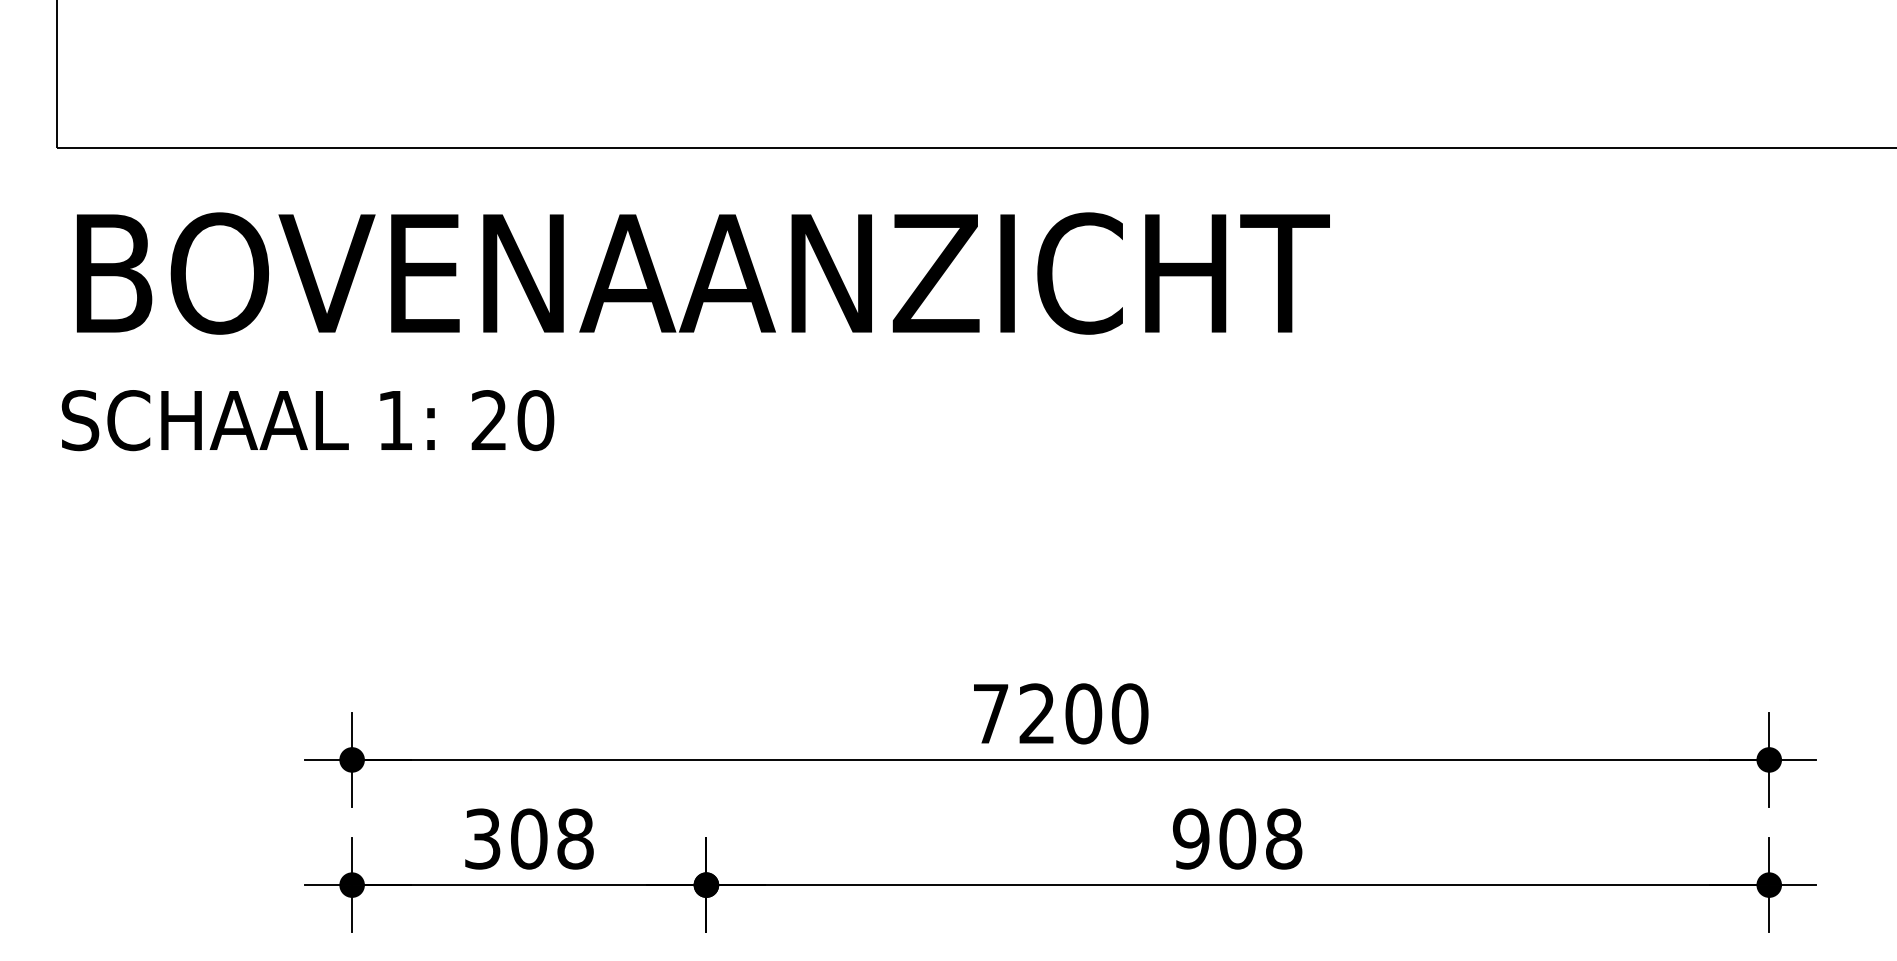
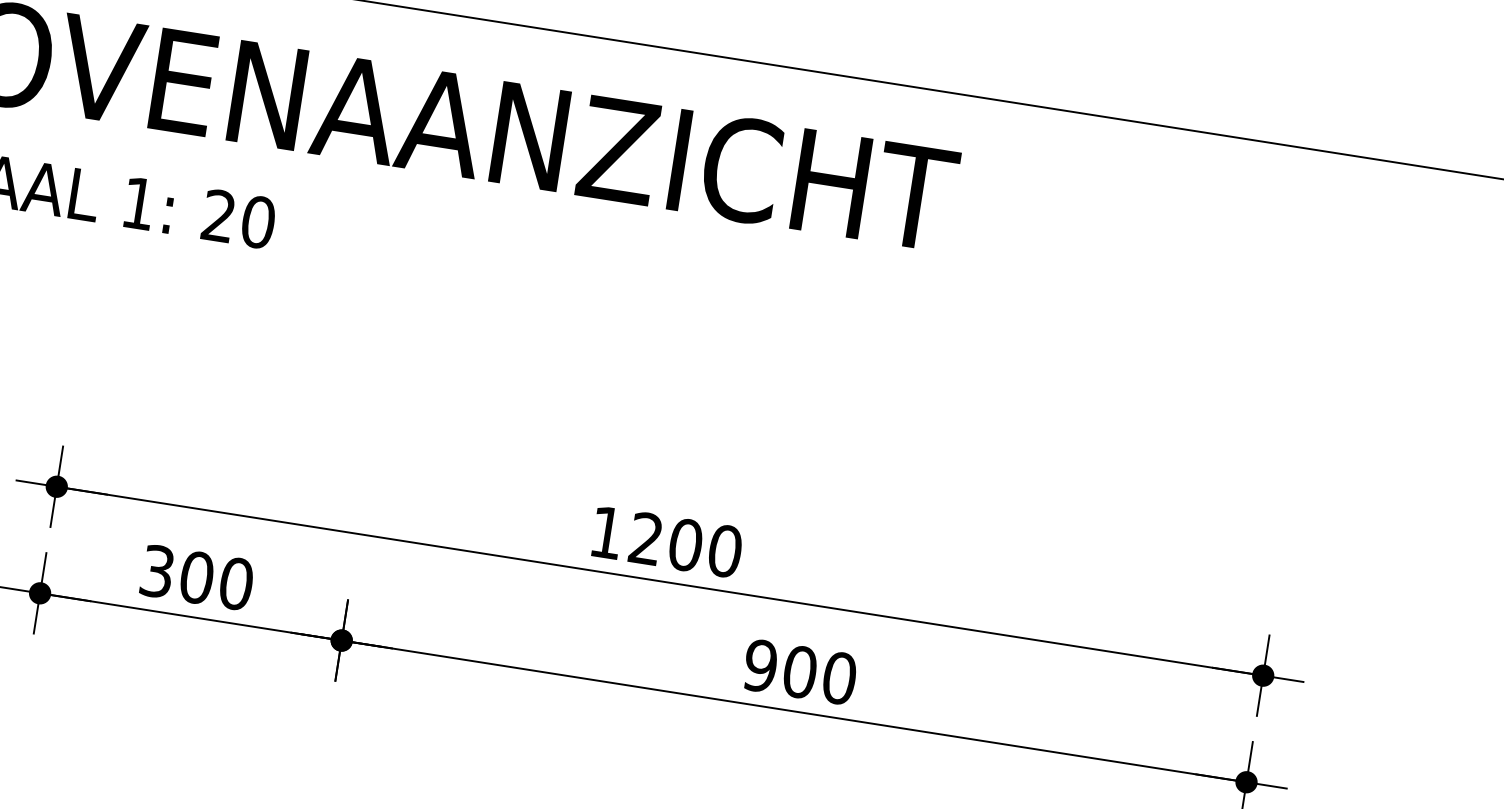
text: (991, 713) -> (607, 532), 7200 -> 1200
text: (575, 838) -> (236, 583), 308 -> 300
text: (1283, 838) -> (839, 677), 908 -> 900

